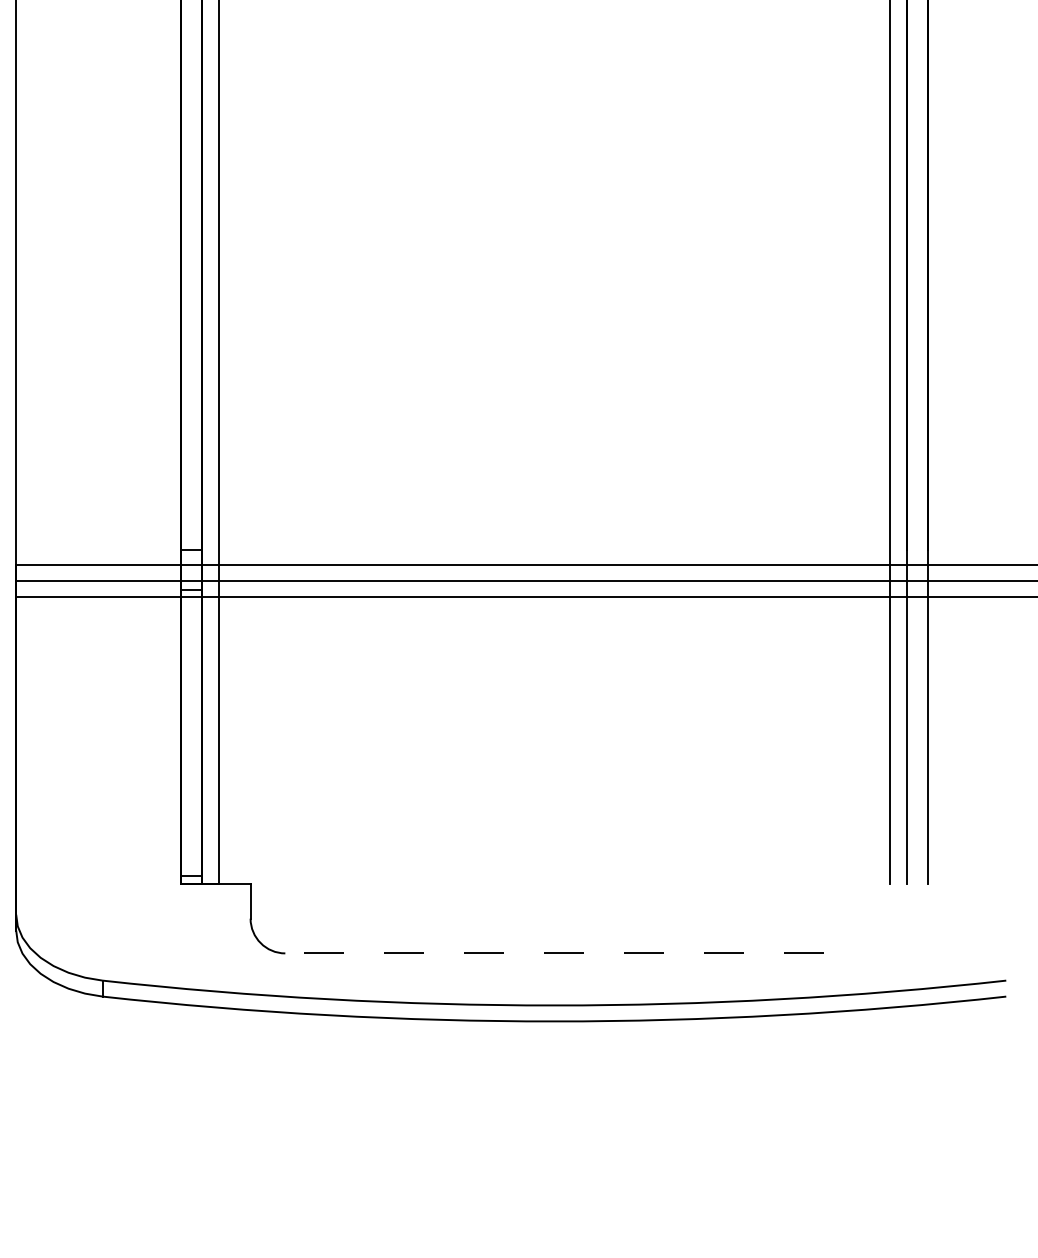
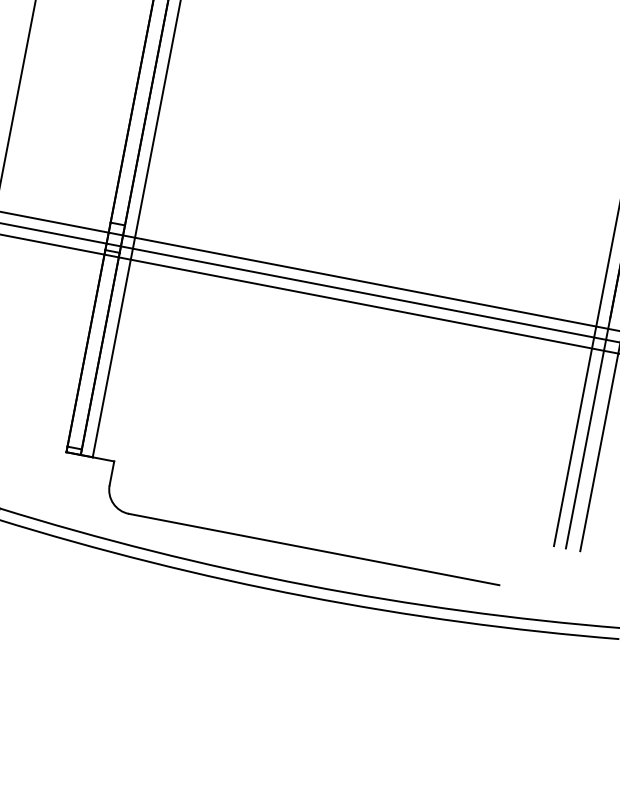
line: (553, 953) -> (313, 549), dashed -> solid

